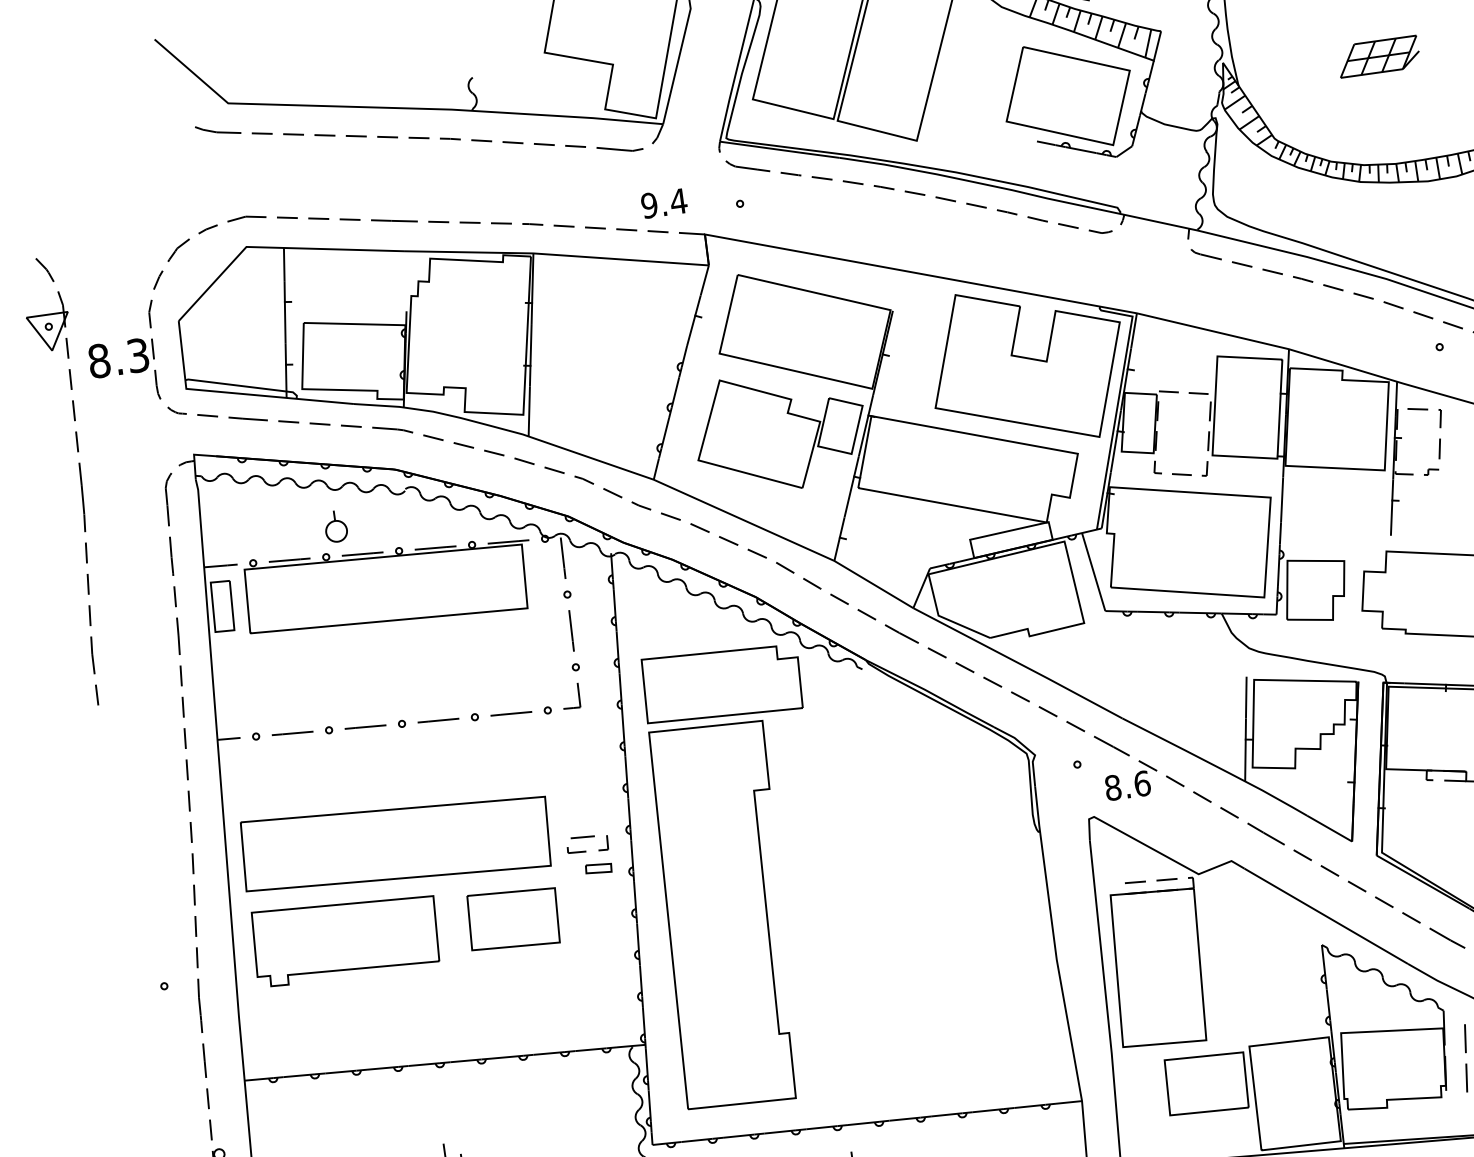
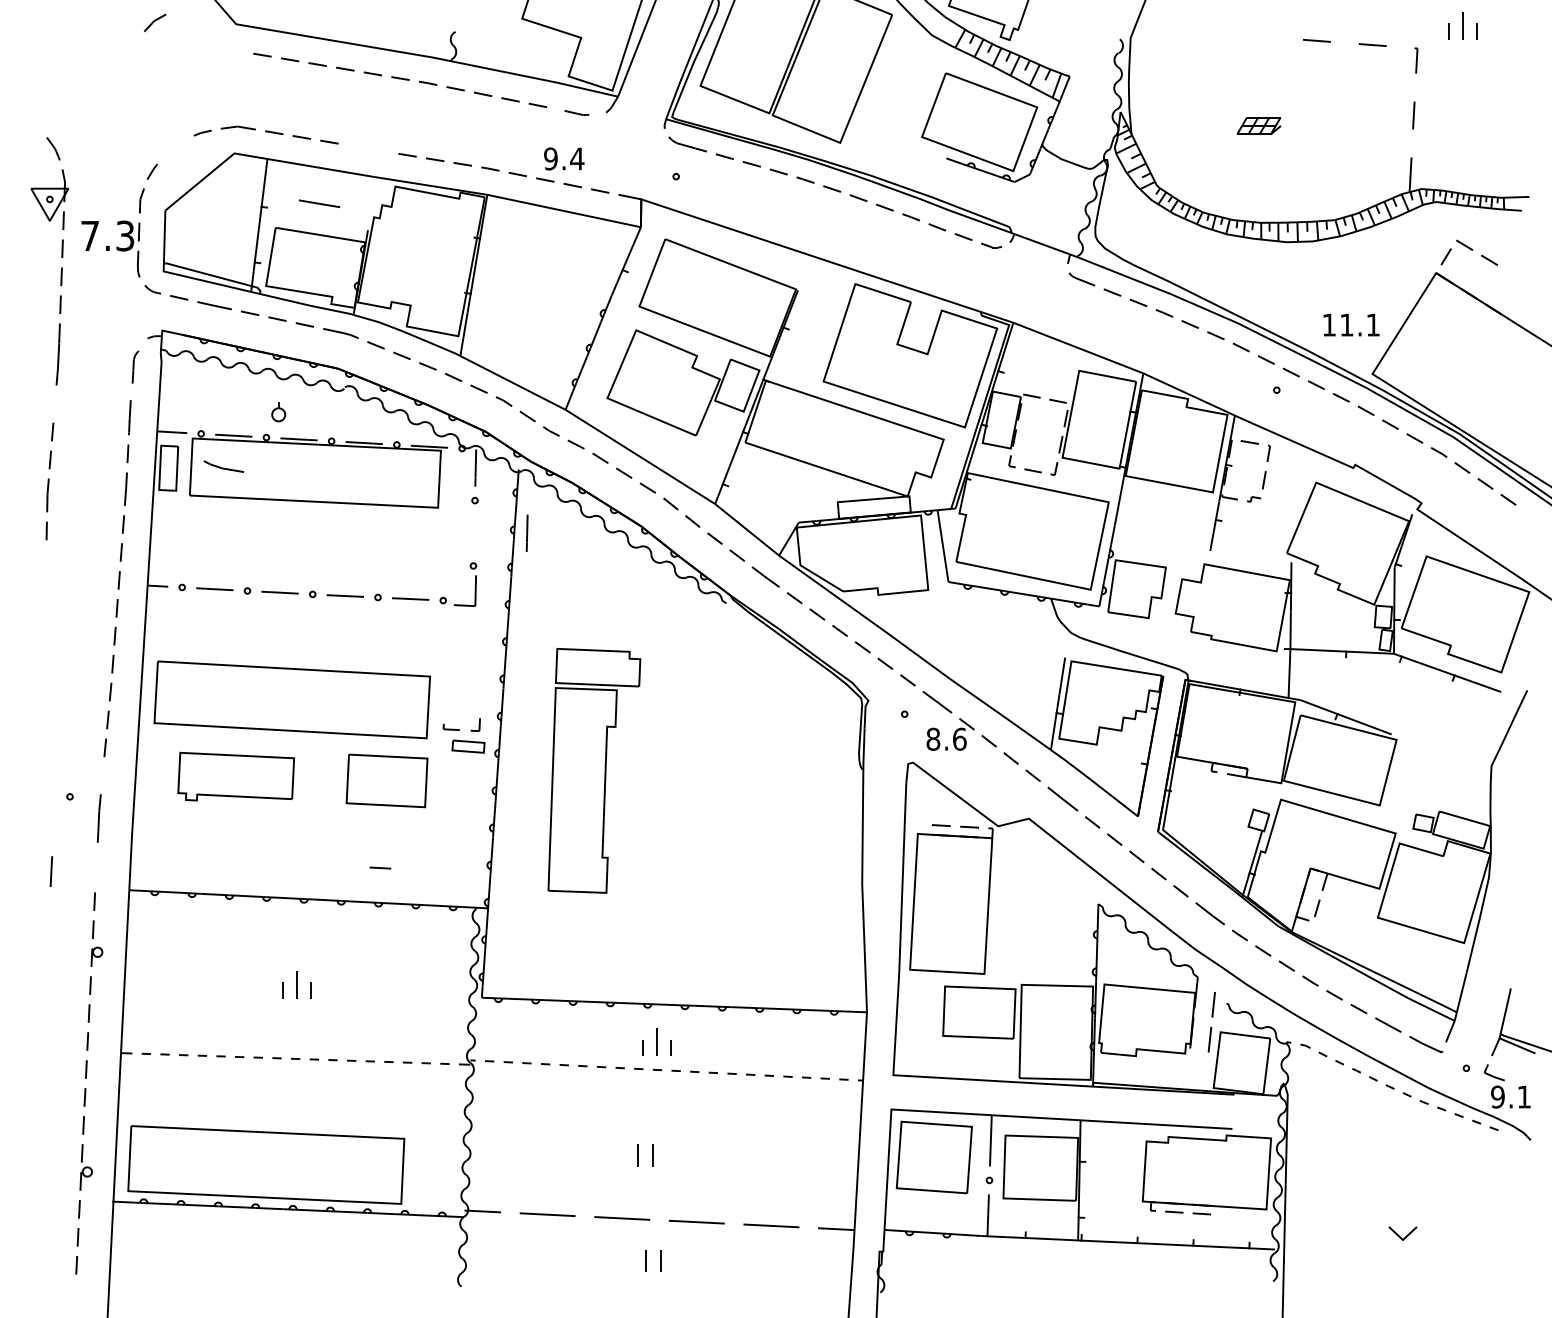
part: (1378, 56) -> (1258, 125), size x0.6
part: (217, 130) -> (223, 466), moved
part: (619, 148) -> (576, 112), size x0.6
text: (664, 202) -> (564, 158), moved
line: (394, 220) -> (319, 203), moved
part: (179, 249) -> (155, 22), moved
text: (99, 360) -> (90, 235), 8.3 -> 7.3
part: (169, 498) -> (135, 366), size x0.7
part: (335, 526) -> (278, 411), size x0.7
line: (85, 552) -> (54, 403), removed
line: (570, 630) -> (526, 532), moved
part: (571, 696) -> (465, 591), size x1.4
line: (582, 836) -> (380, 867), moved
part: (598, 868) -> (468, 746), size x1.4
part: (742, 875) -> (594, 770), size x0.6
part: (344, 937) -> (235, 776), size x0.7
line: (197, 957) -> (102, 775), removed
line: (203, 1060) -> (50, 871), moved

